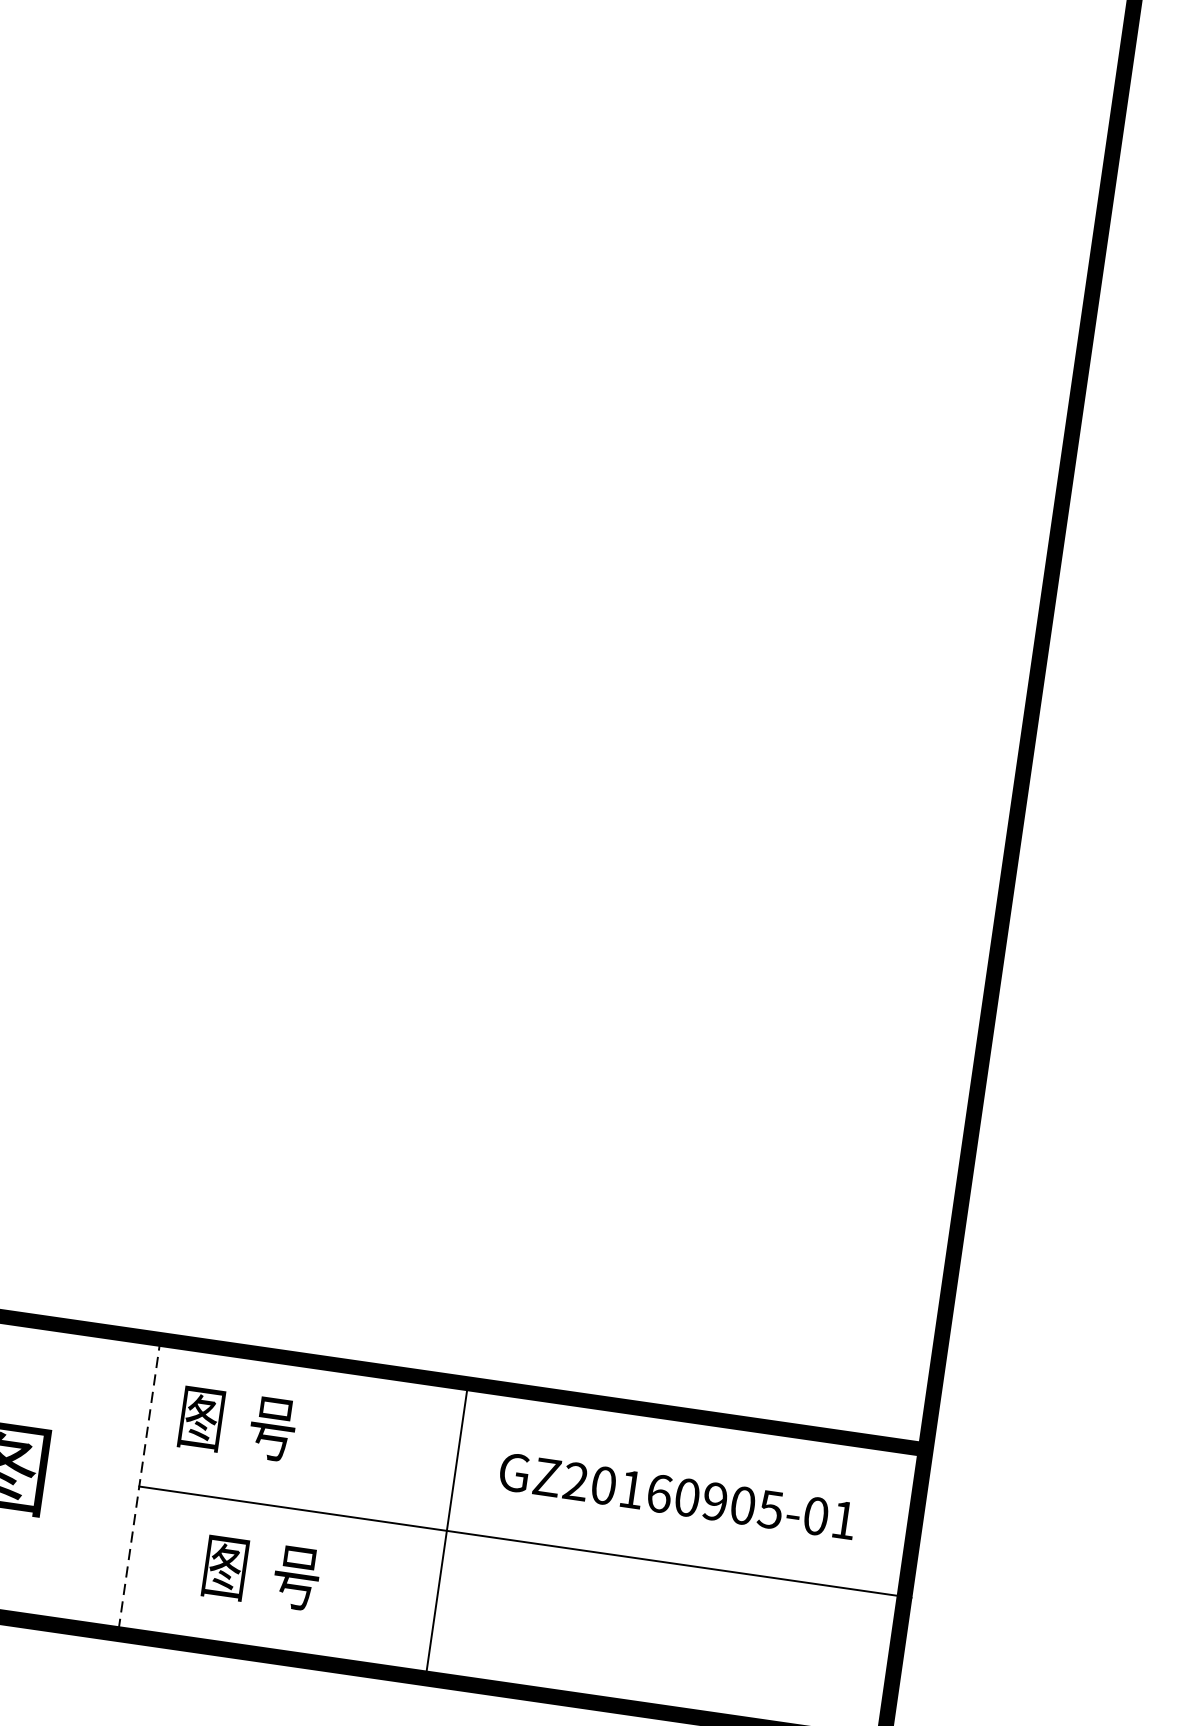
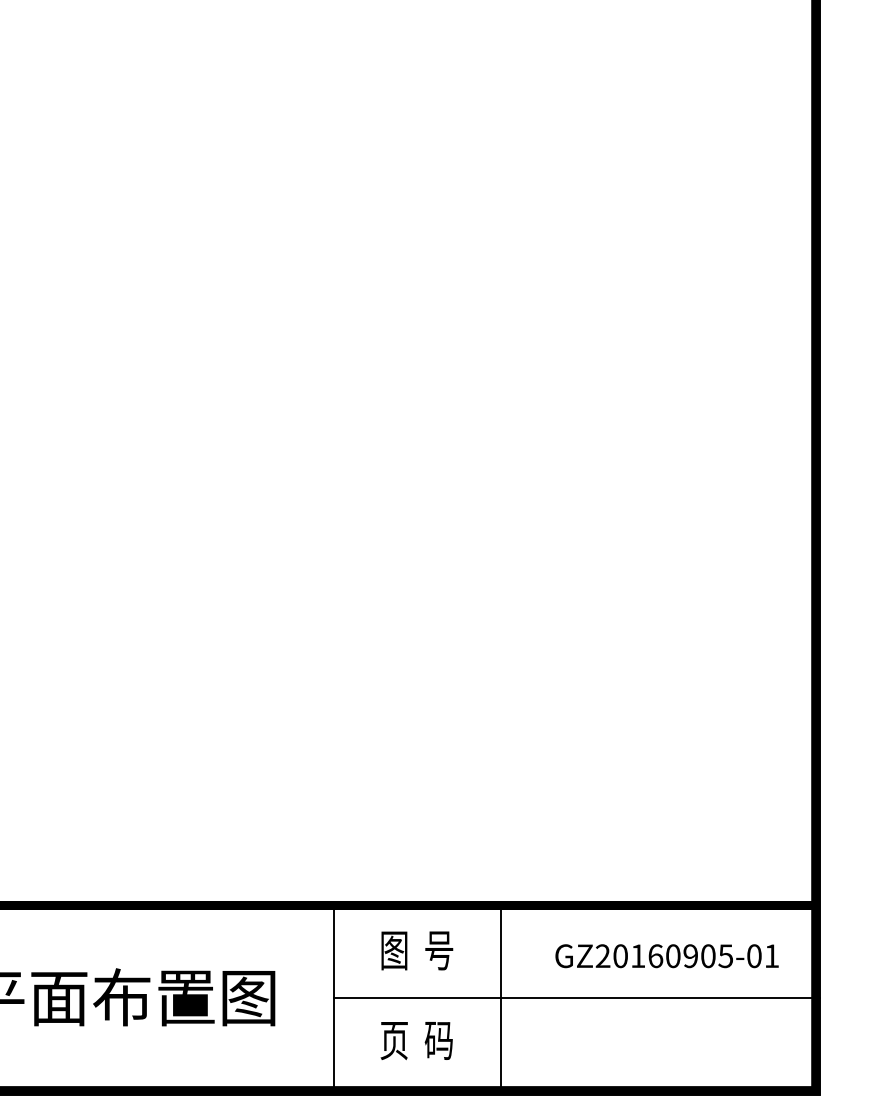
text: (238, 1423) -> (417, 950), moved
line: (138, 1487) -> (333, 998), dashed -> solid
line: (446, 1529) -> (500, 997), moved
text: (260, 1572) -> (416, 1040), 图  号 -> 页  码

